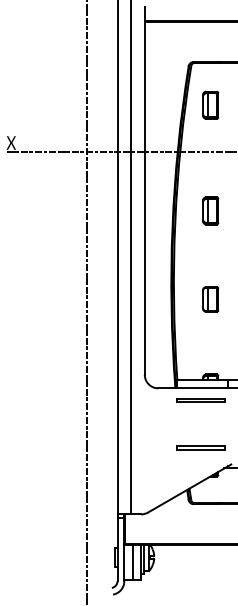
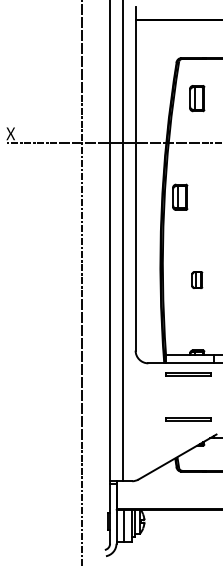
part: (210, 209) -> (180, 196), moved
part: (210, 298) -> (197, 279), size x0.7

